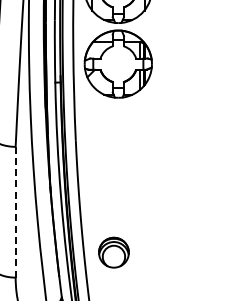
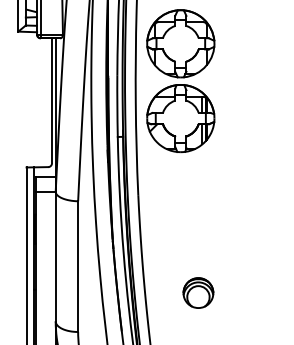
line: (16, 212) -> (78, 266), dashed -> solid
part: (114, 252) -> (198, 292), moved

